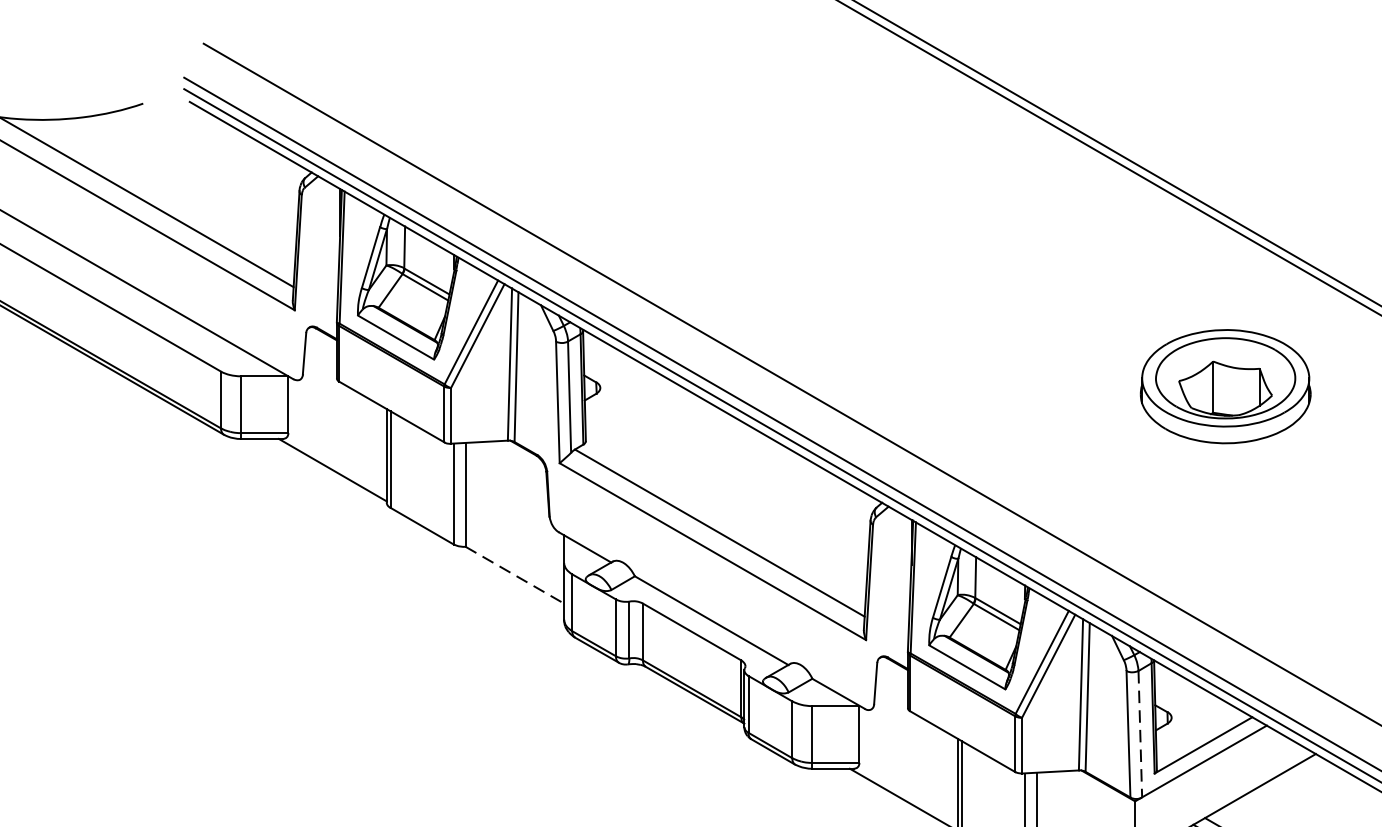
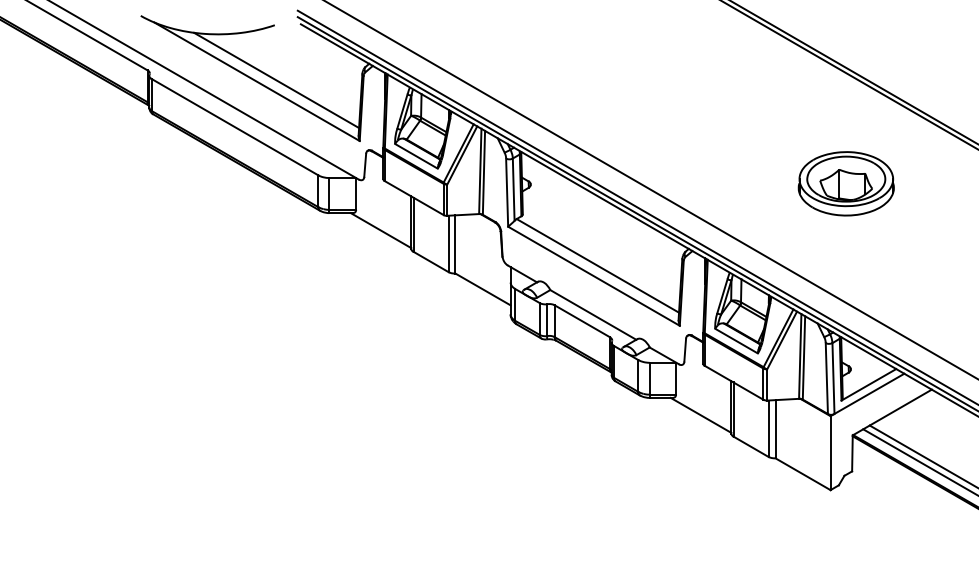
part: (1224, 386) -> (845, 183), moved
line: (515, 575) -> (483, 289), dashed -> solid
line: (1140, 735) -> (833, 379), dashed -> solid

